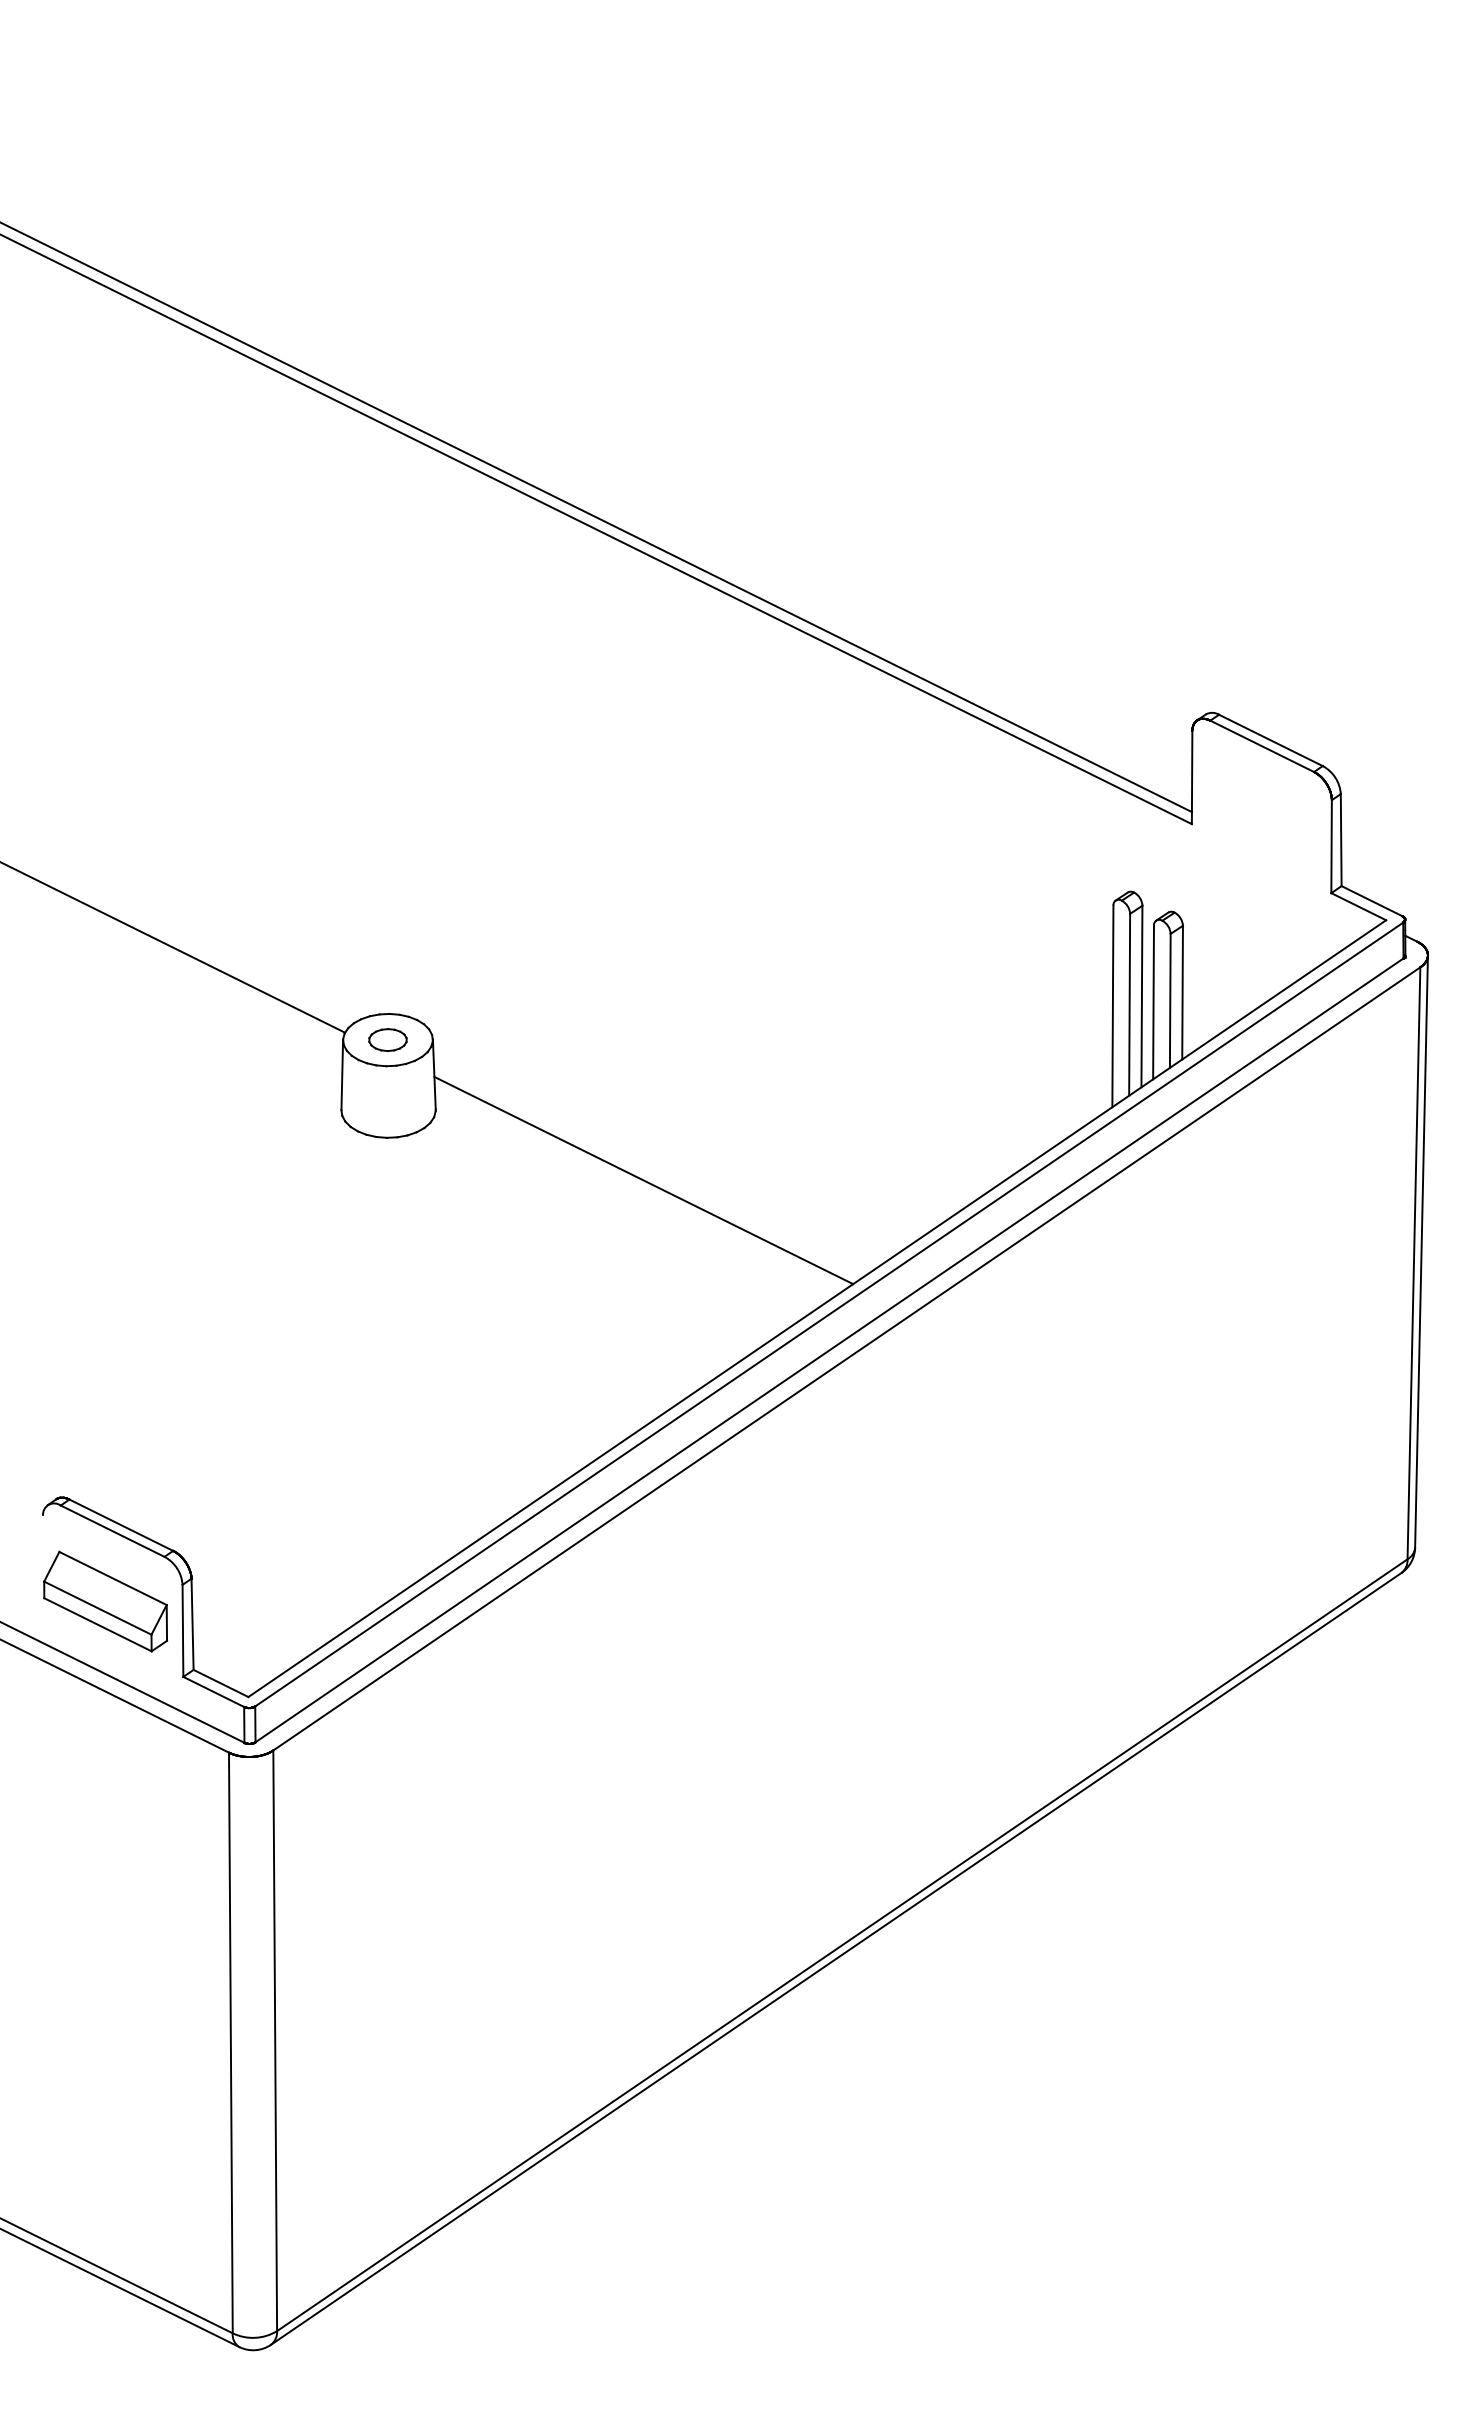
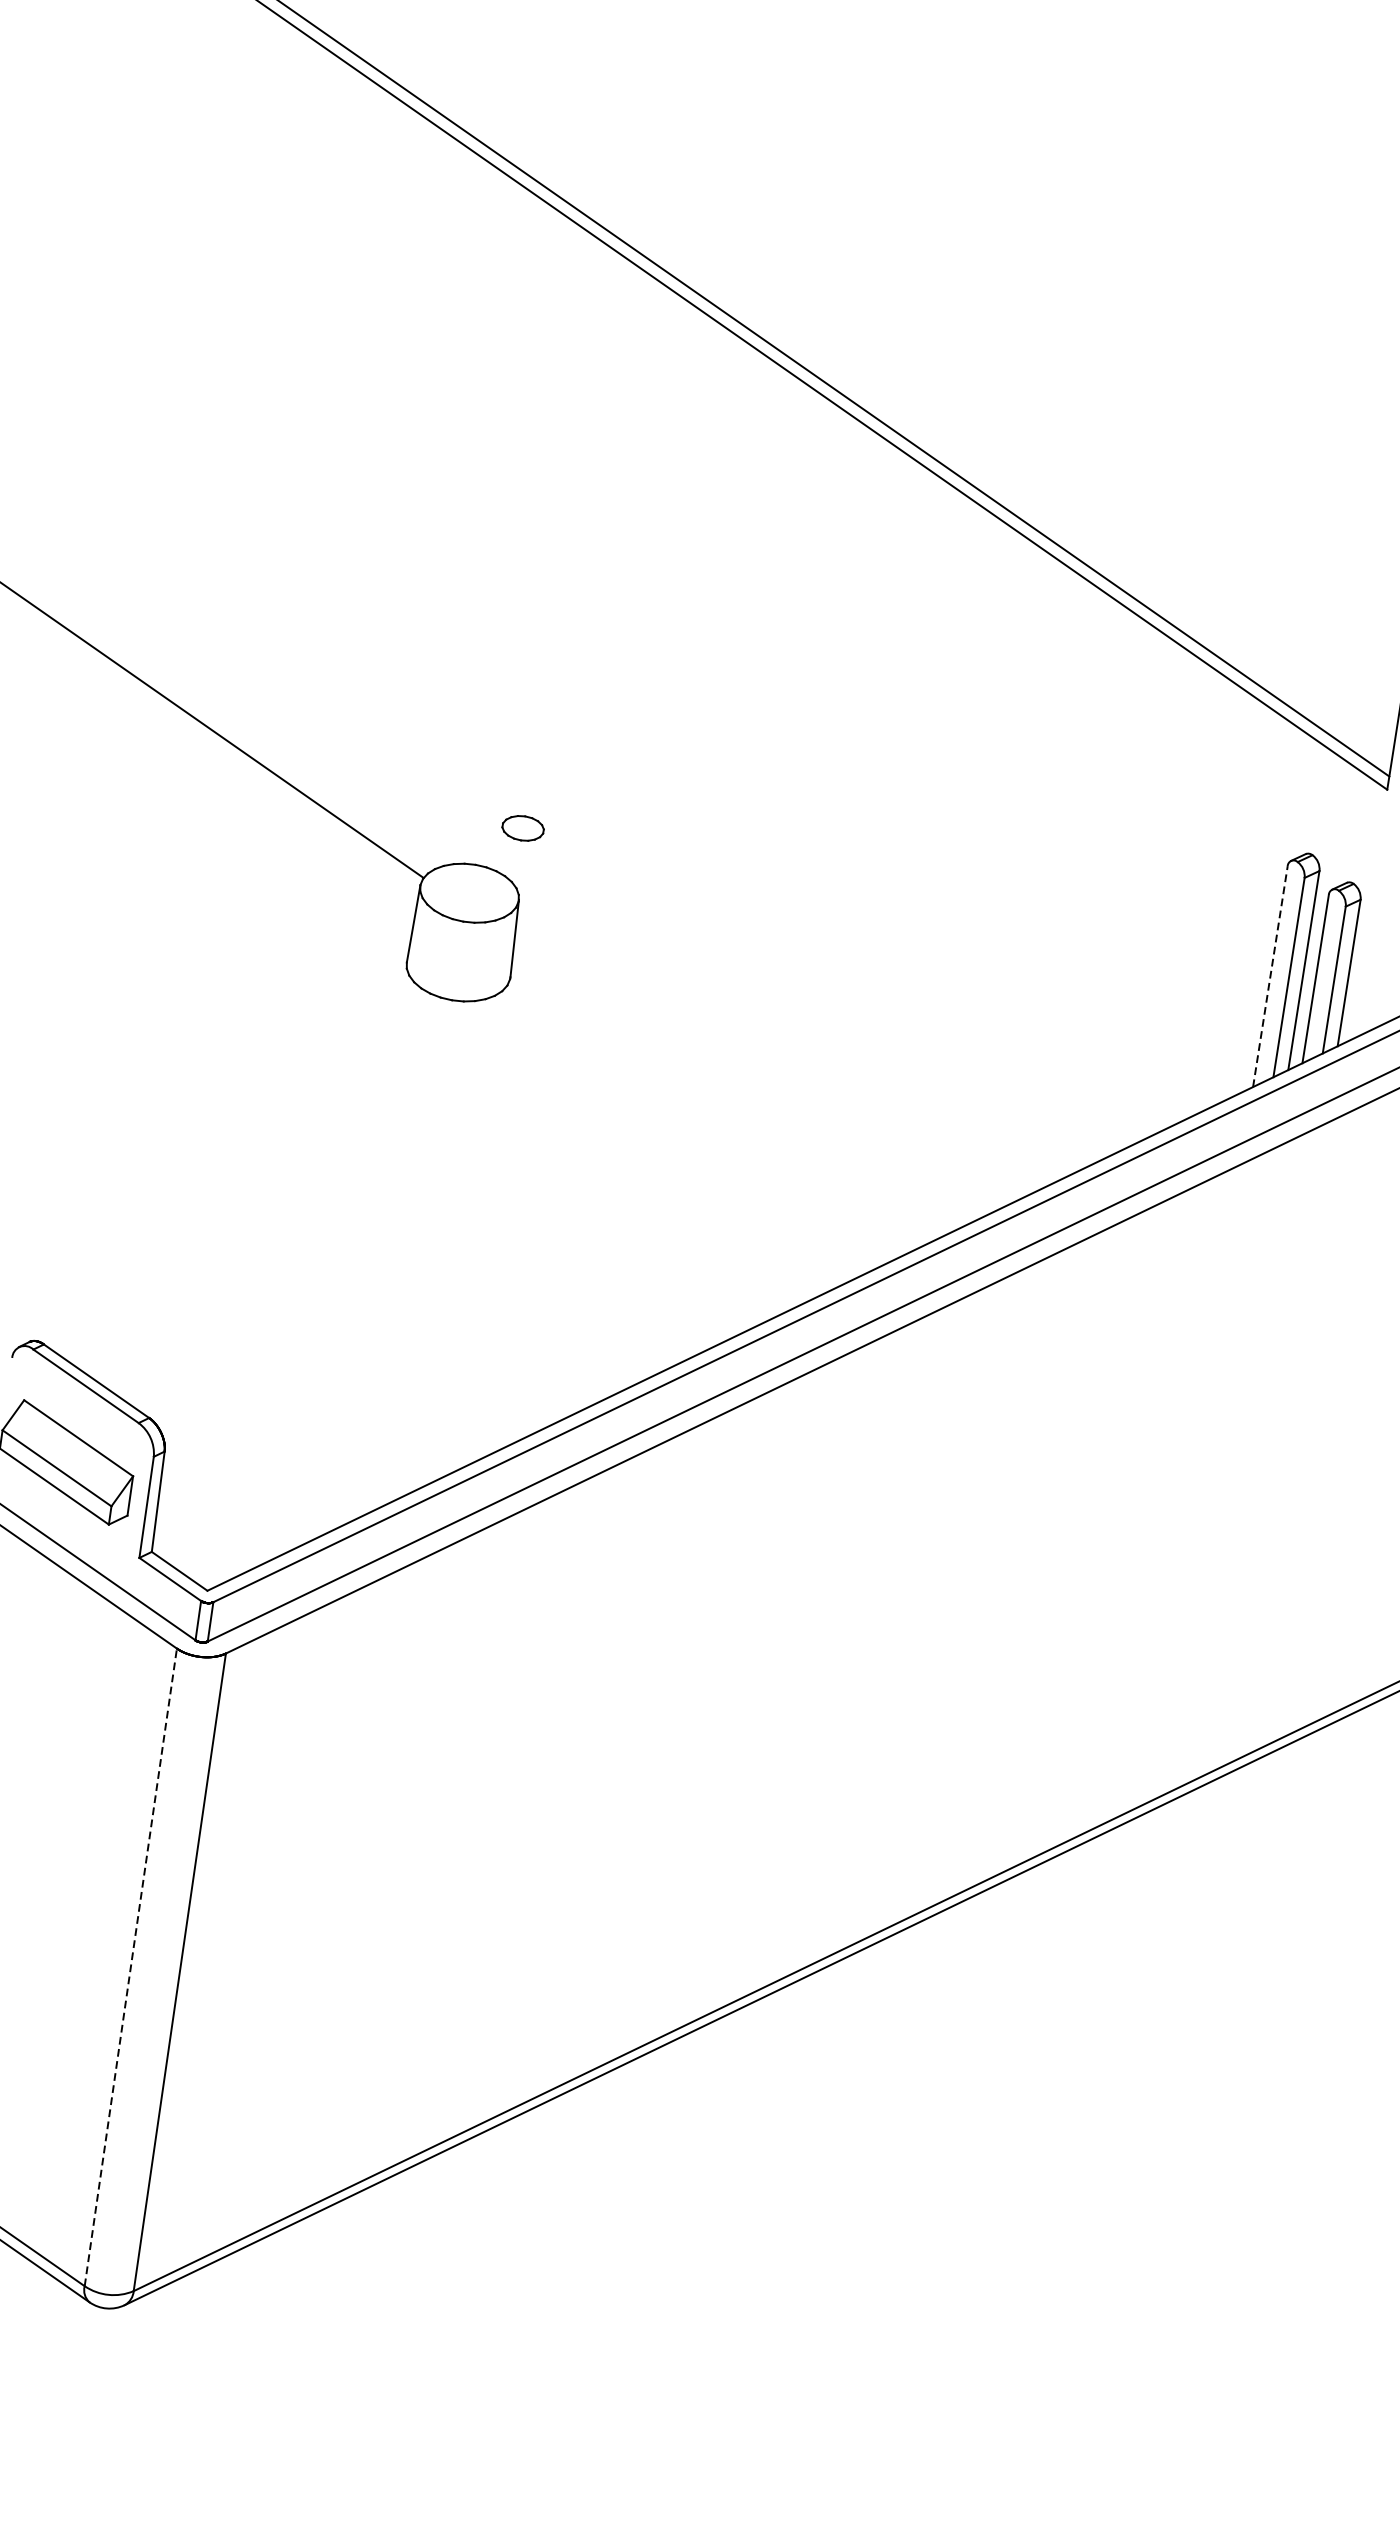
line: (1112, 1006) -> (1269, 976), solid -> dashed
part: (387, 1039) -> (522, 827), moved
line: (643, 1180) -> (726, 1089), removed
line: (230, 2042) -> (130, 1966), solid -> dashed

